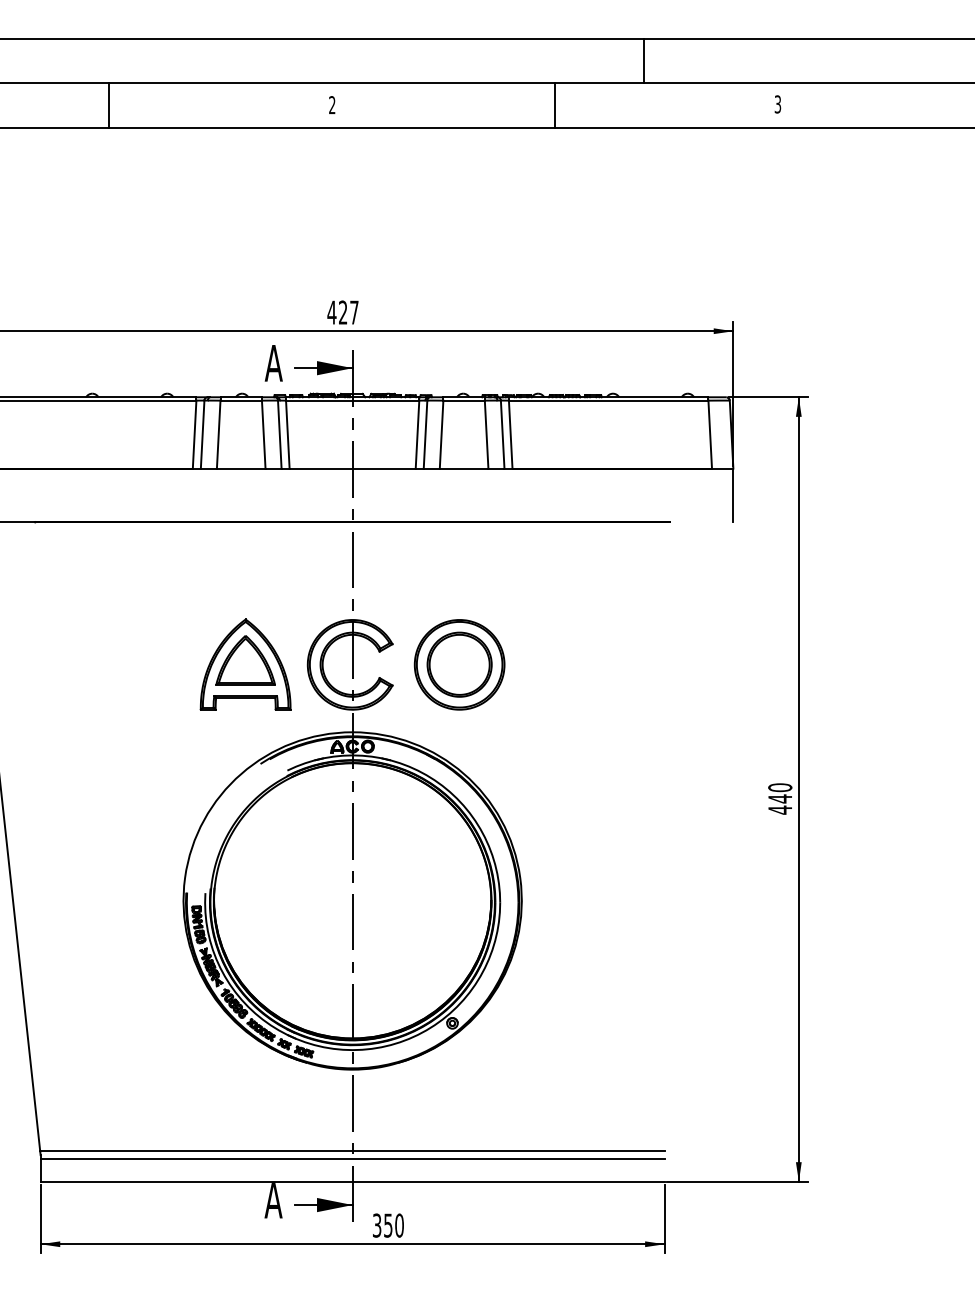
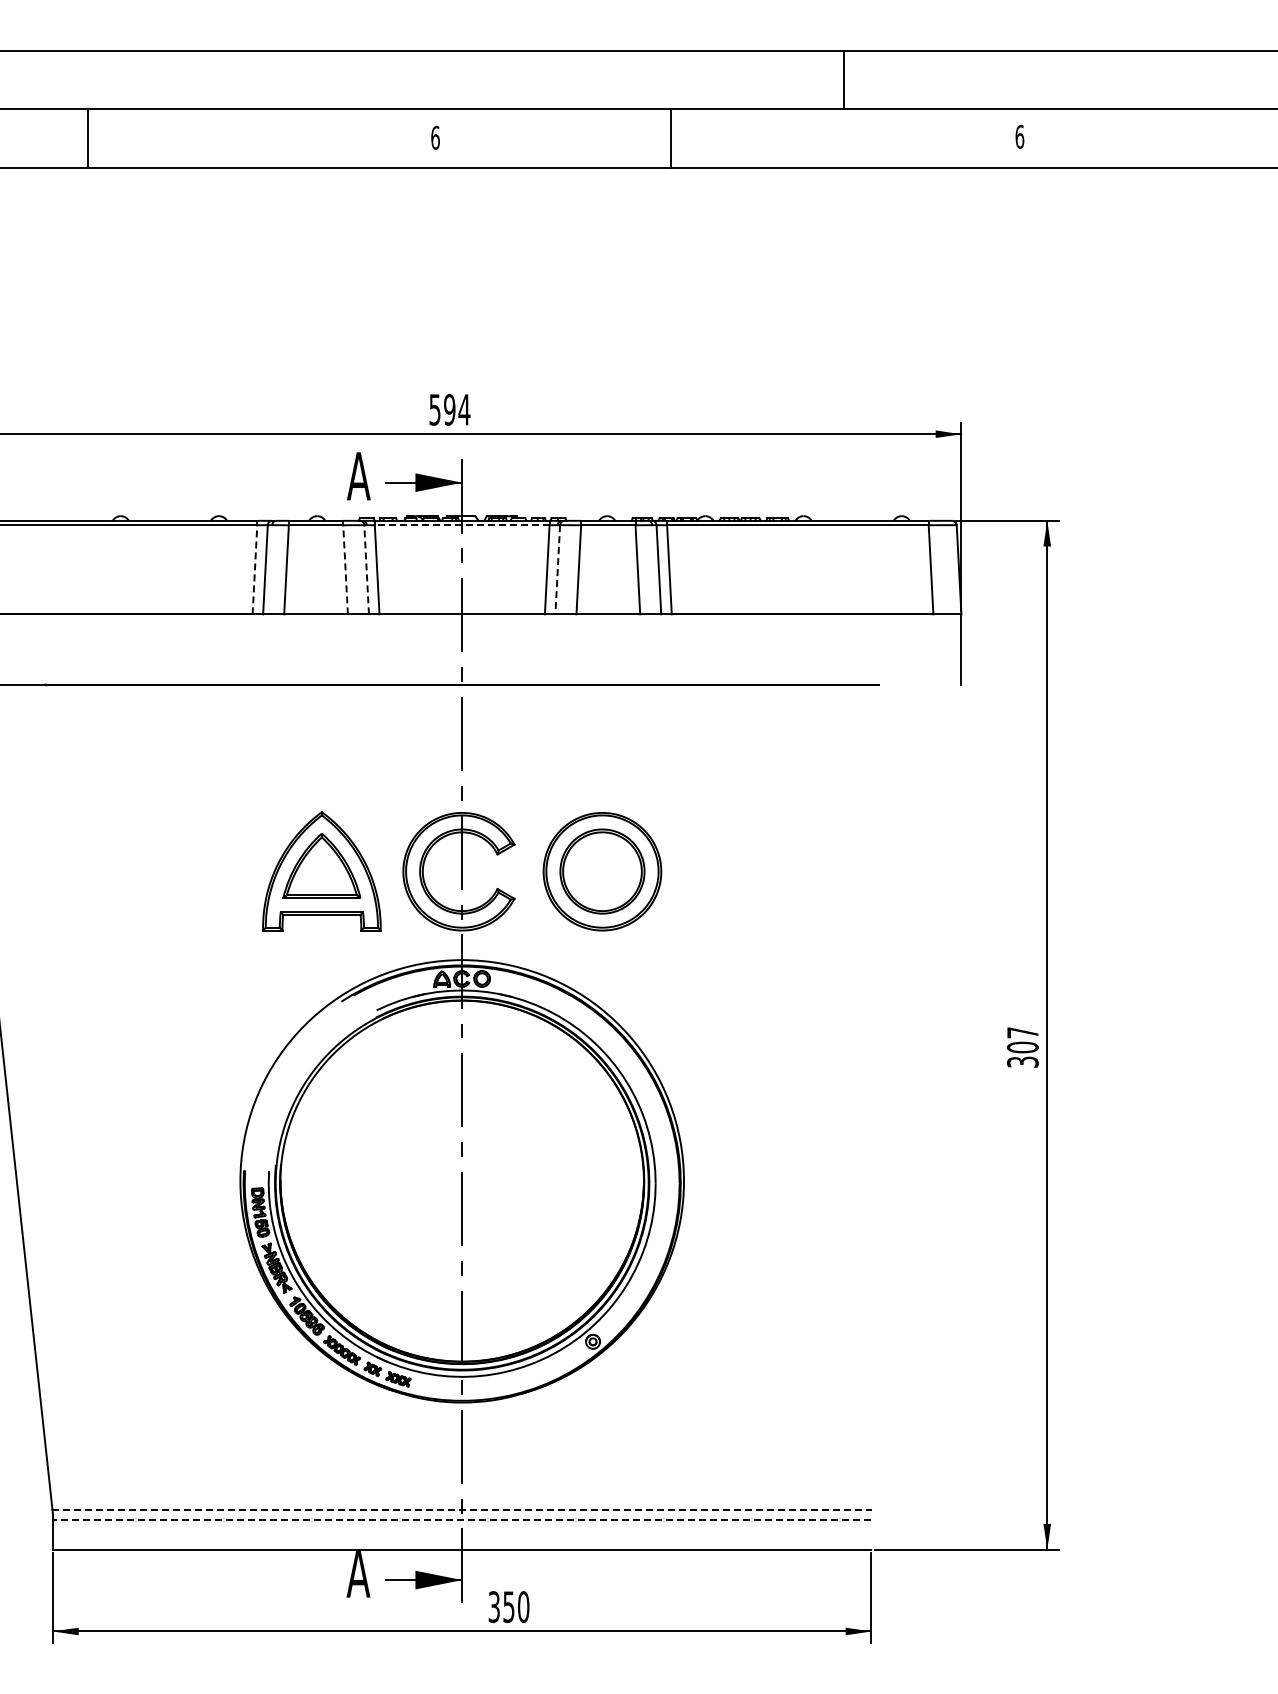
text: (332, 104) -> (435, 137), 2 -> 6
text: (777, 104) -> (1019, 136), 3 -> 6
line: (108, 105) -> (87, 138), moved
line: (554, 105) -> (671, 138), moved
text: (342, 312) -> (449, 409), 427 -> 594
line: (352, 400) -> (461, 525), solid -> dashed
line: (194, 434) -> (254, 569), solid -> dashed
line: (263, 434) -> (345, 569), solid -> dashed
line: (279, 434) -> (366, 569), solid -> dashed
line: (425, 434) -> (557, 569), solid -> dashed
text: (779, 798) -> (1022, 1047), 440 -> 307
line: (352, 1151) -> (462, 1509), solid -> dashed
line: (352, 1158) -> (461, 1519), solid -> dashed

